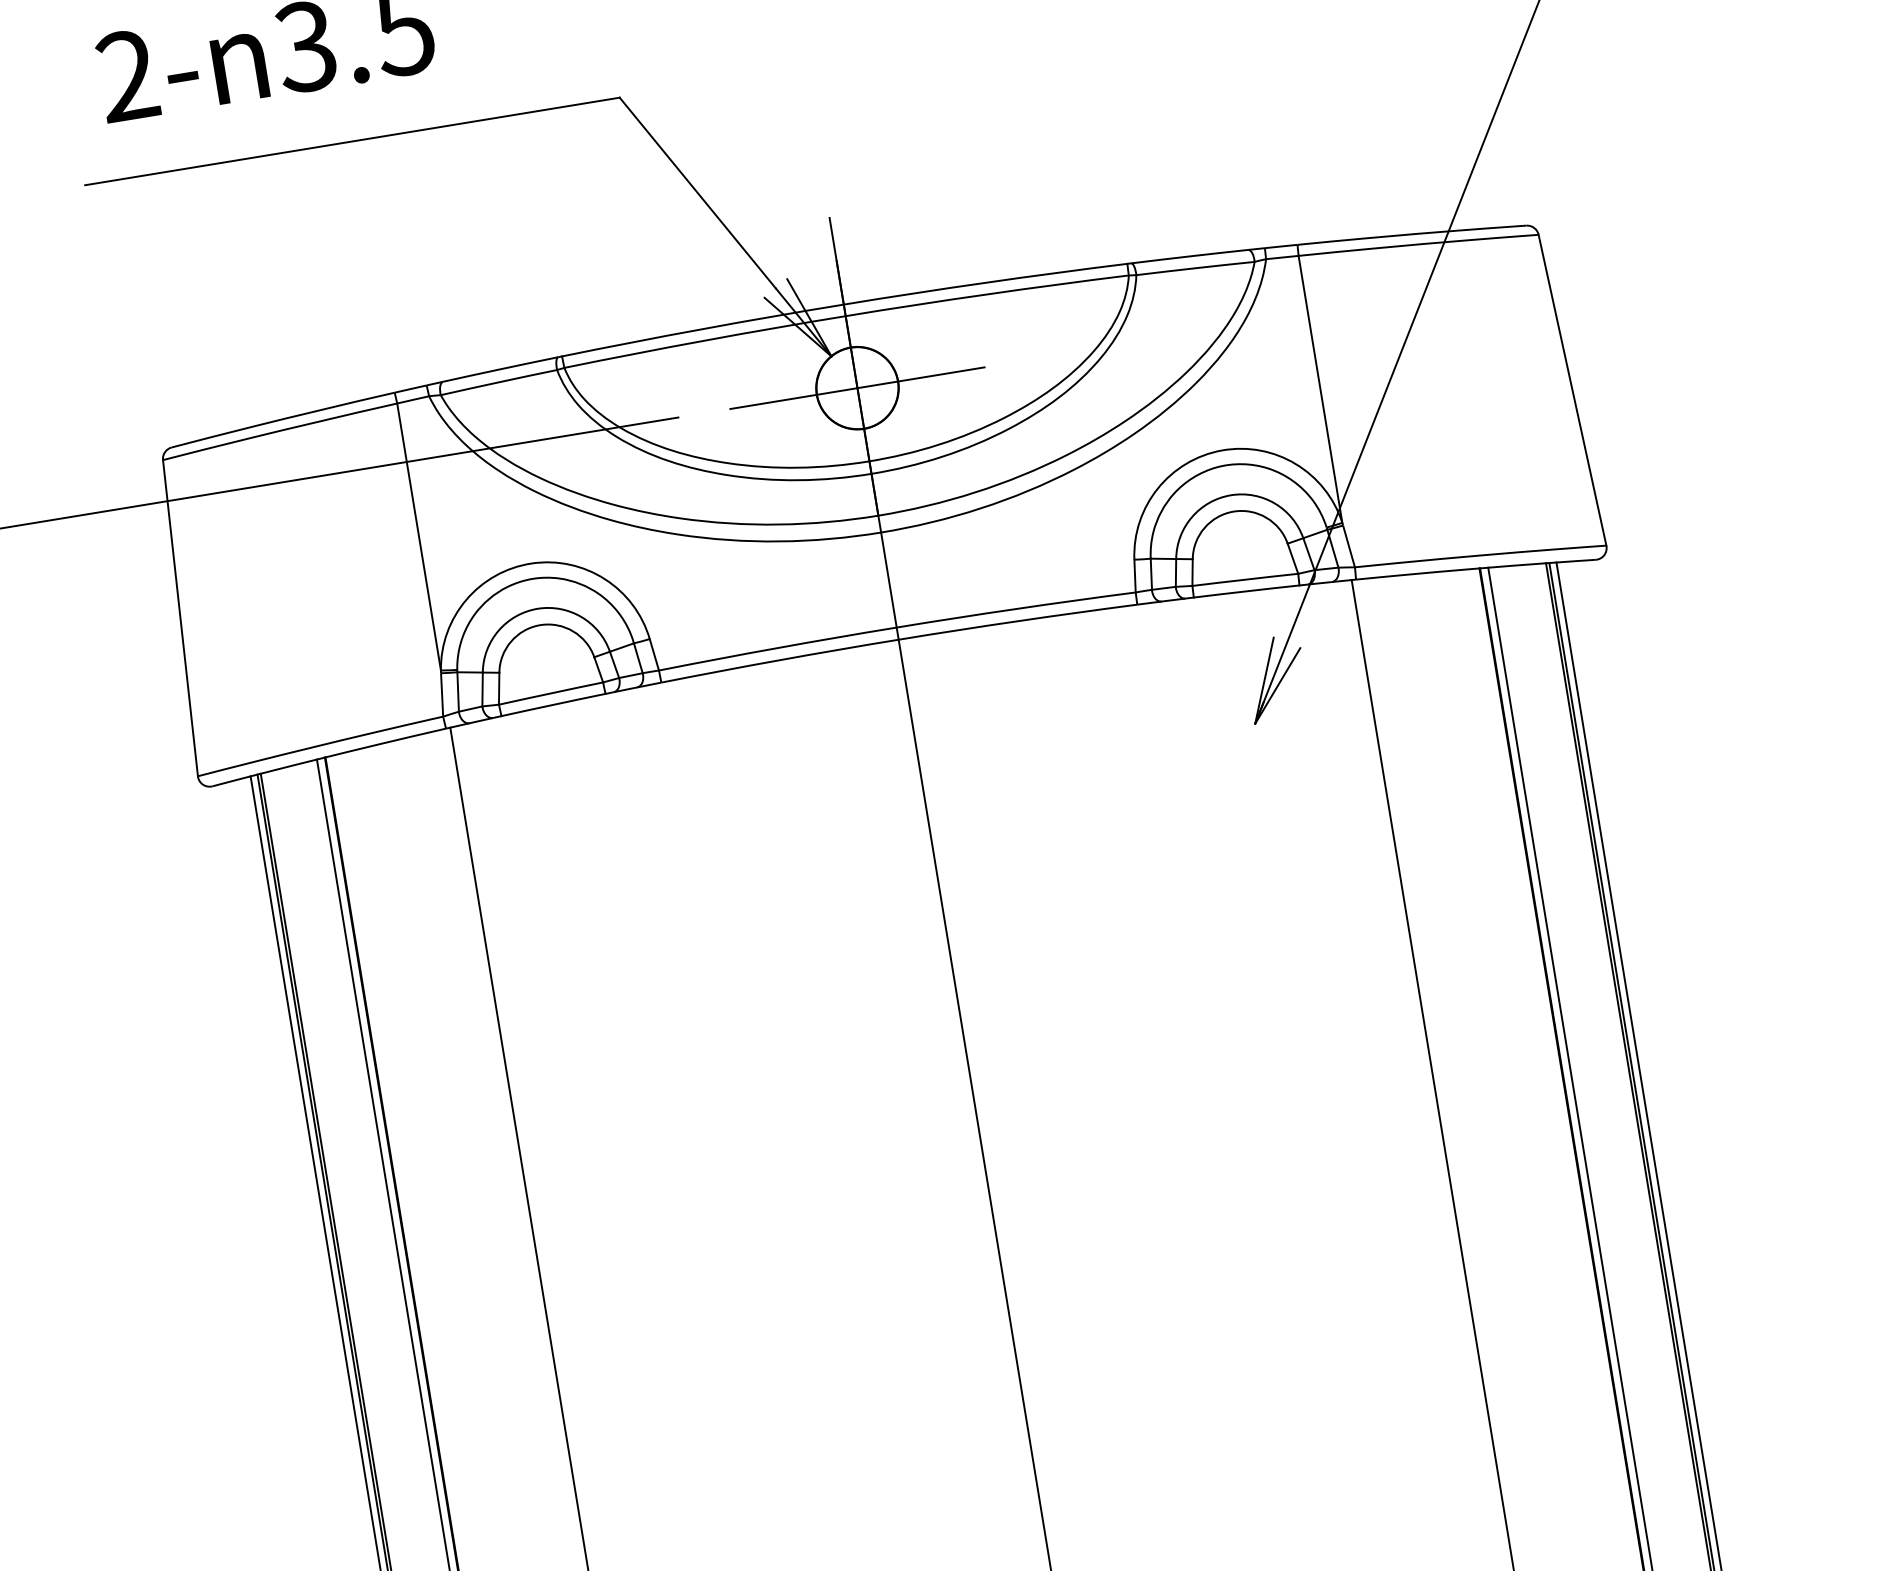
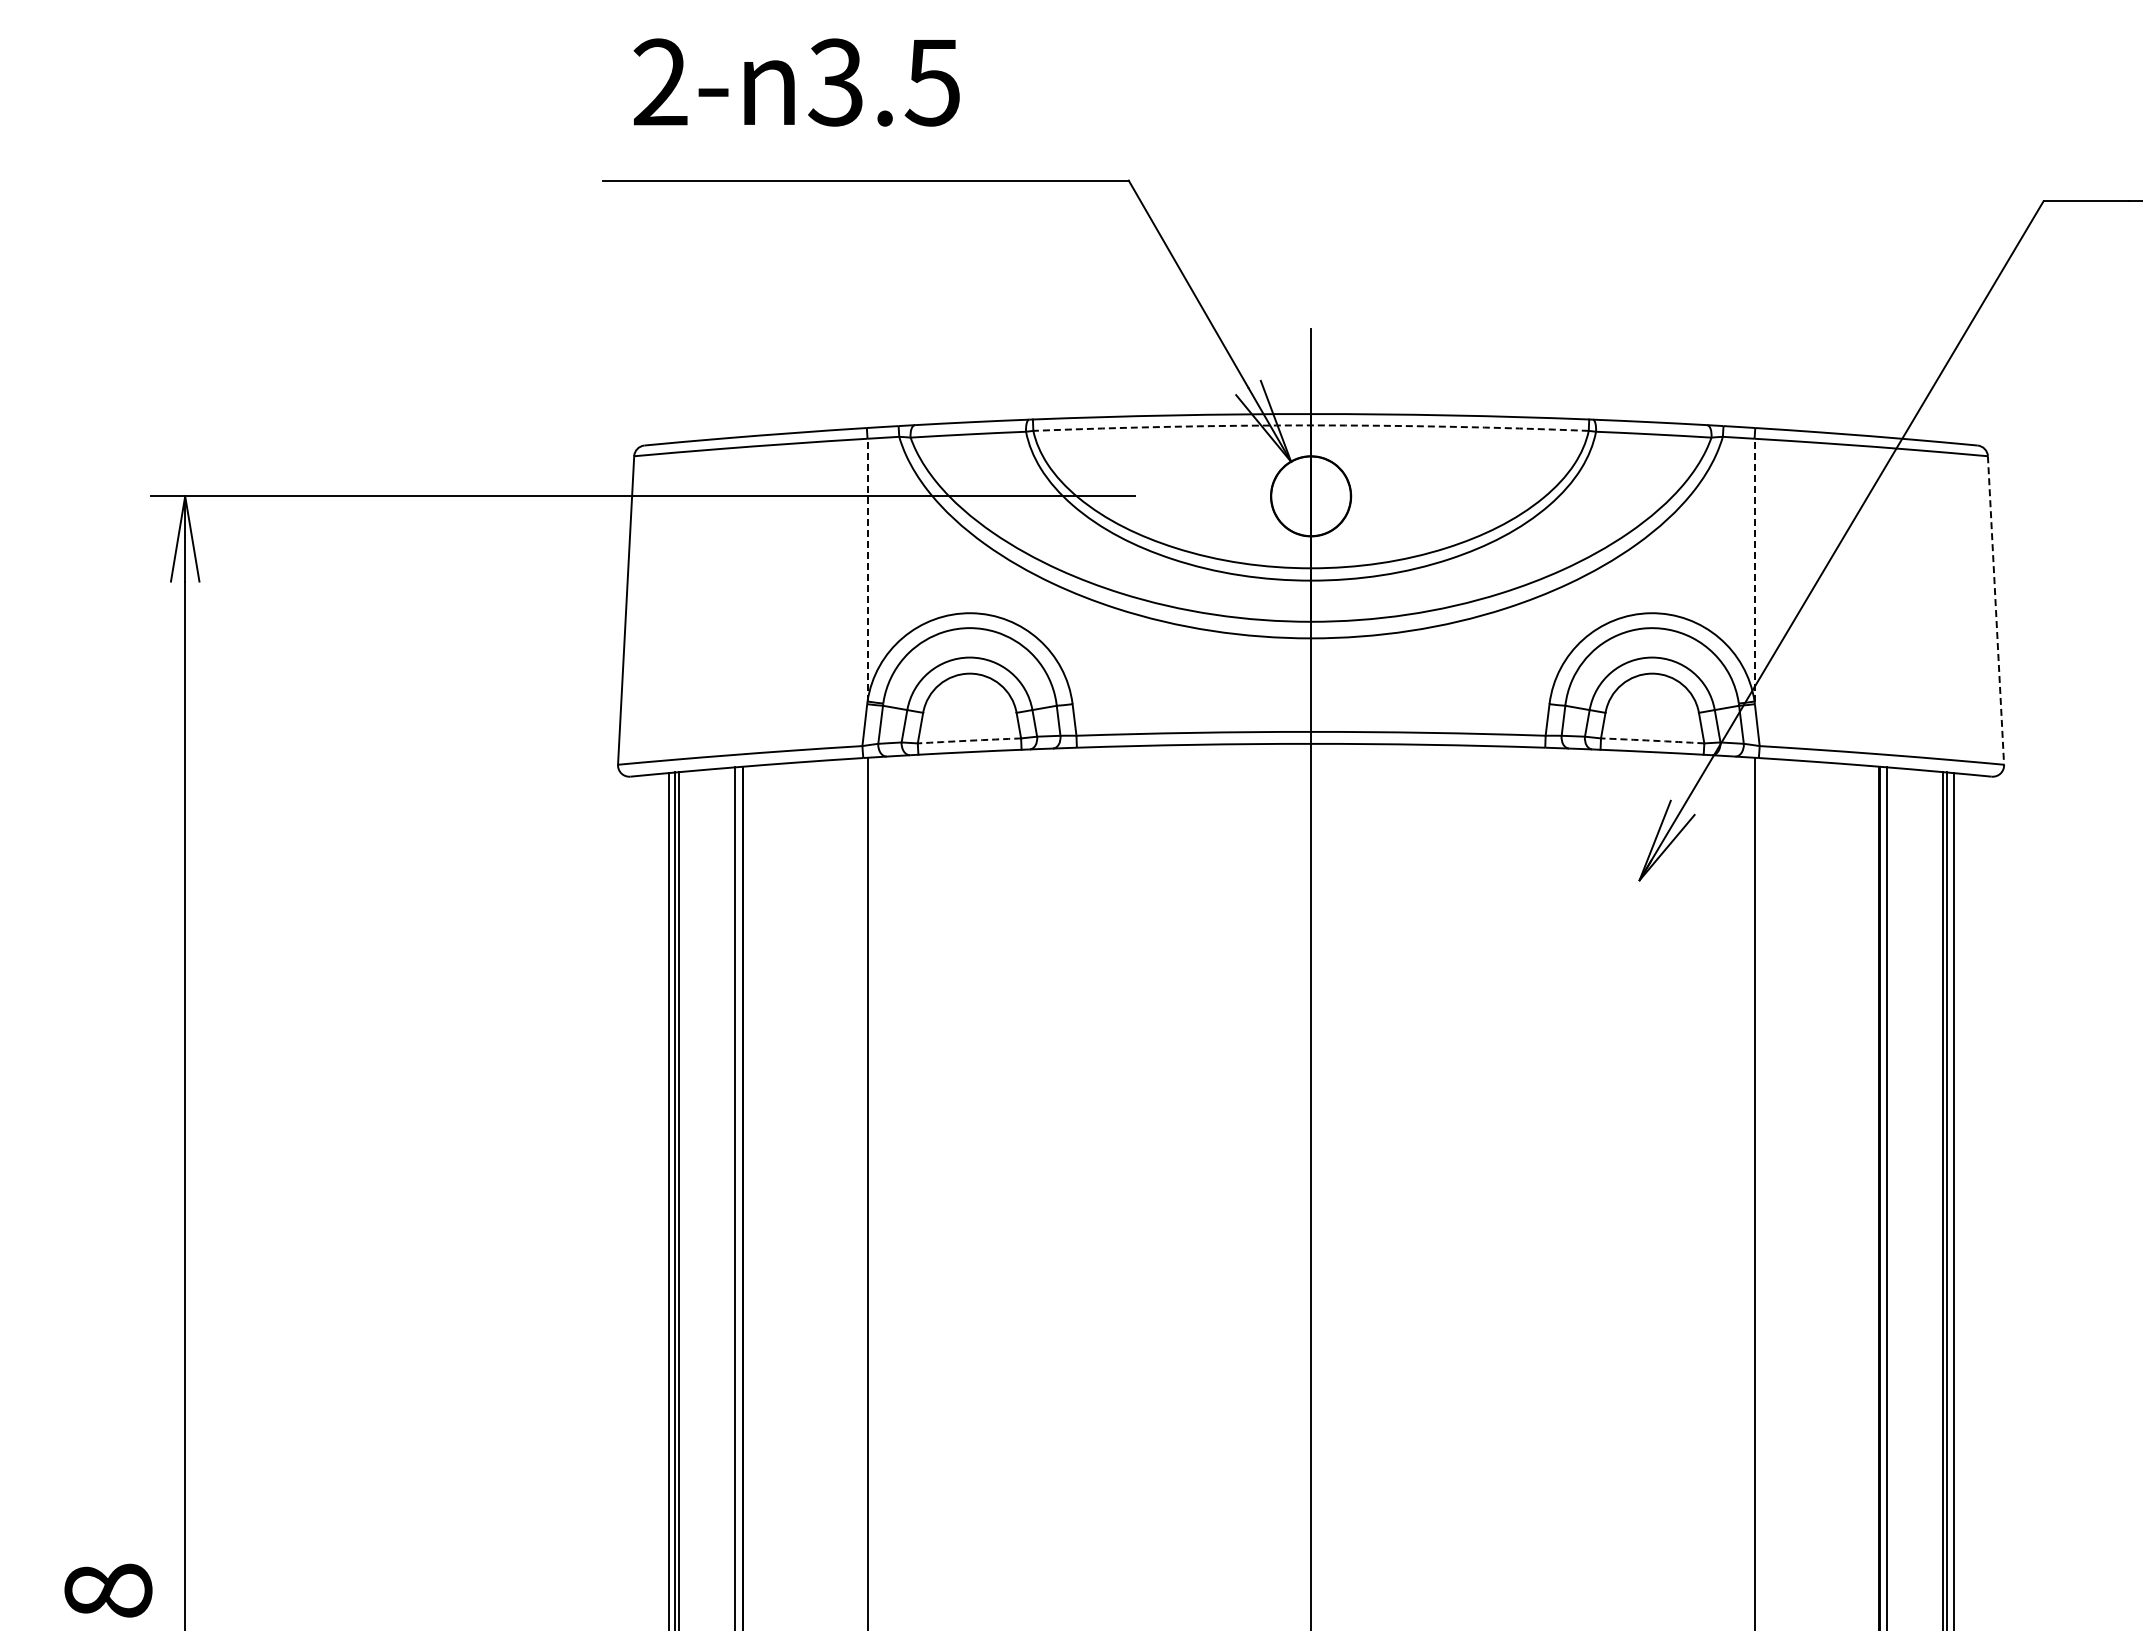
arc: (846, 316) -> (1311, 425), solid -> dashed
line: (856, 388) -> (1310, 496), removed
line: (1320, 388) -> (1754, 569), solid -> dashed
line: (1573, 391) -> (1996, 611), solid -> dashed
line: (418, 536) -> (867, 569), solid -> dashed
arc: (1245, 579) -> (1652, 740), solid -> dashed
arc: (551, 693) -> (969, 740), solid -> dashed

